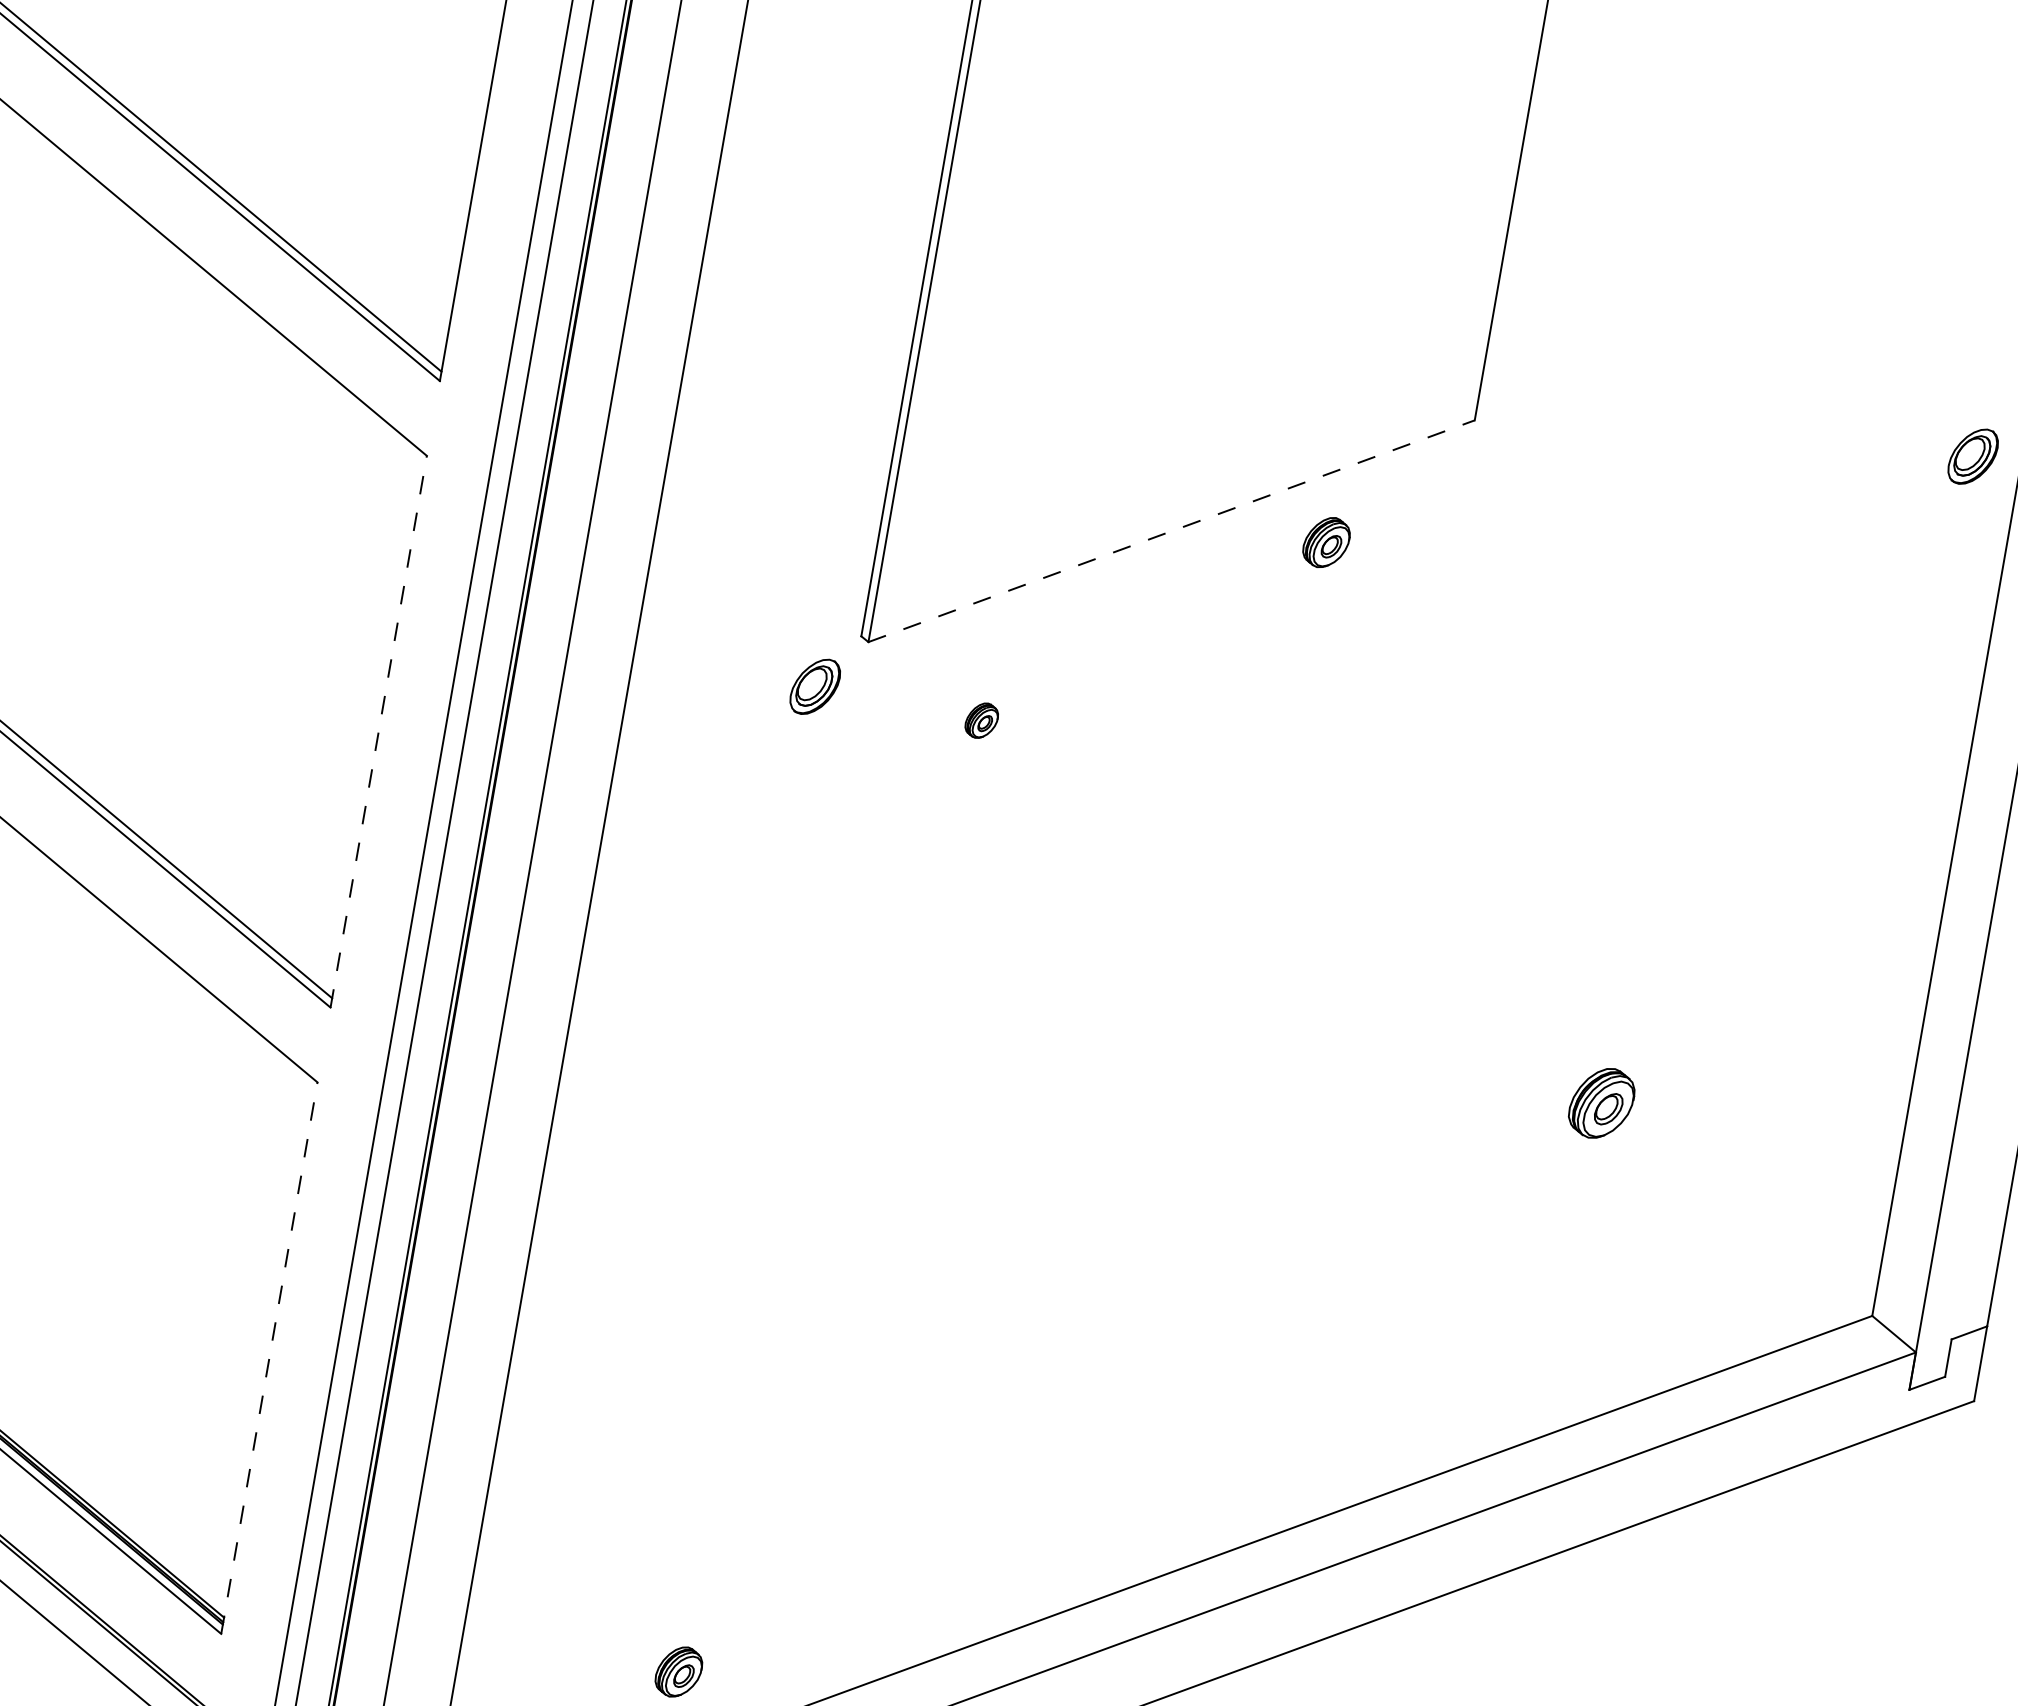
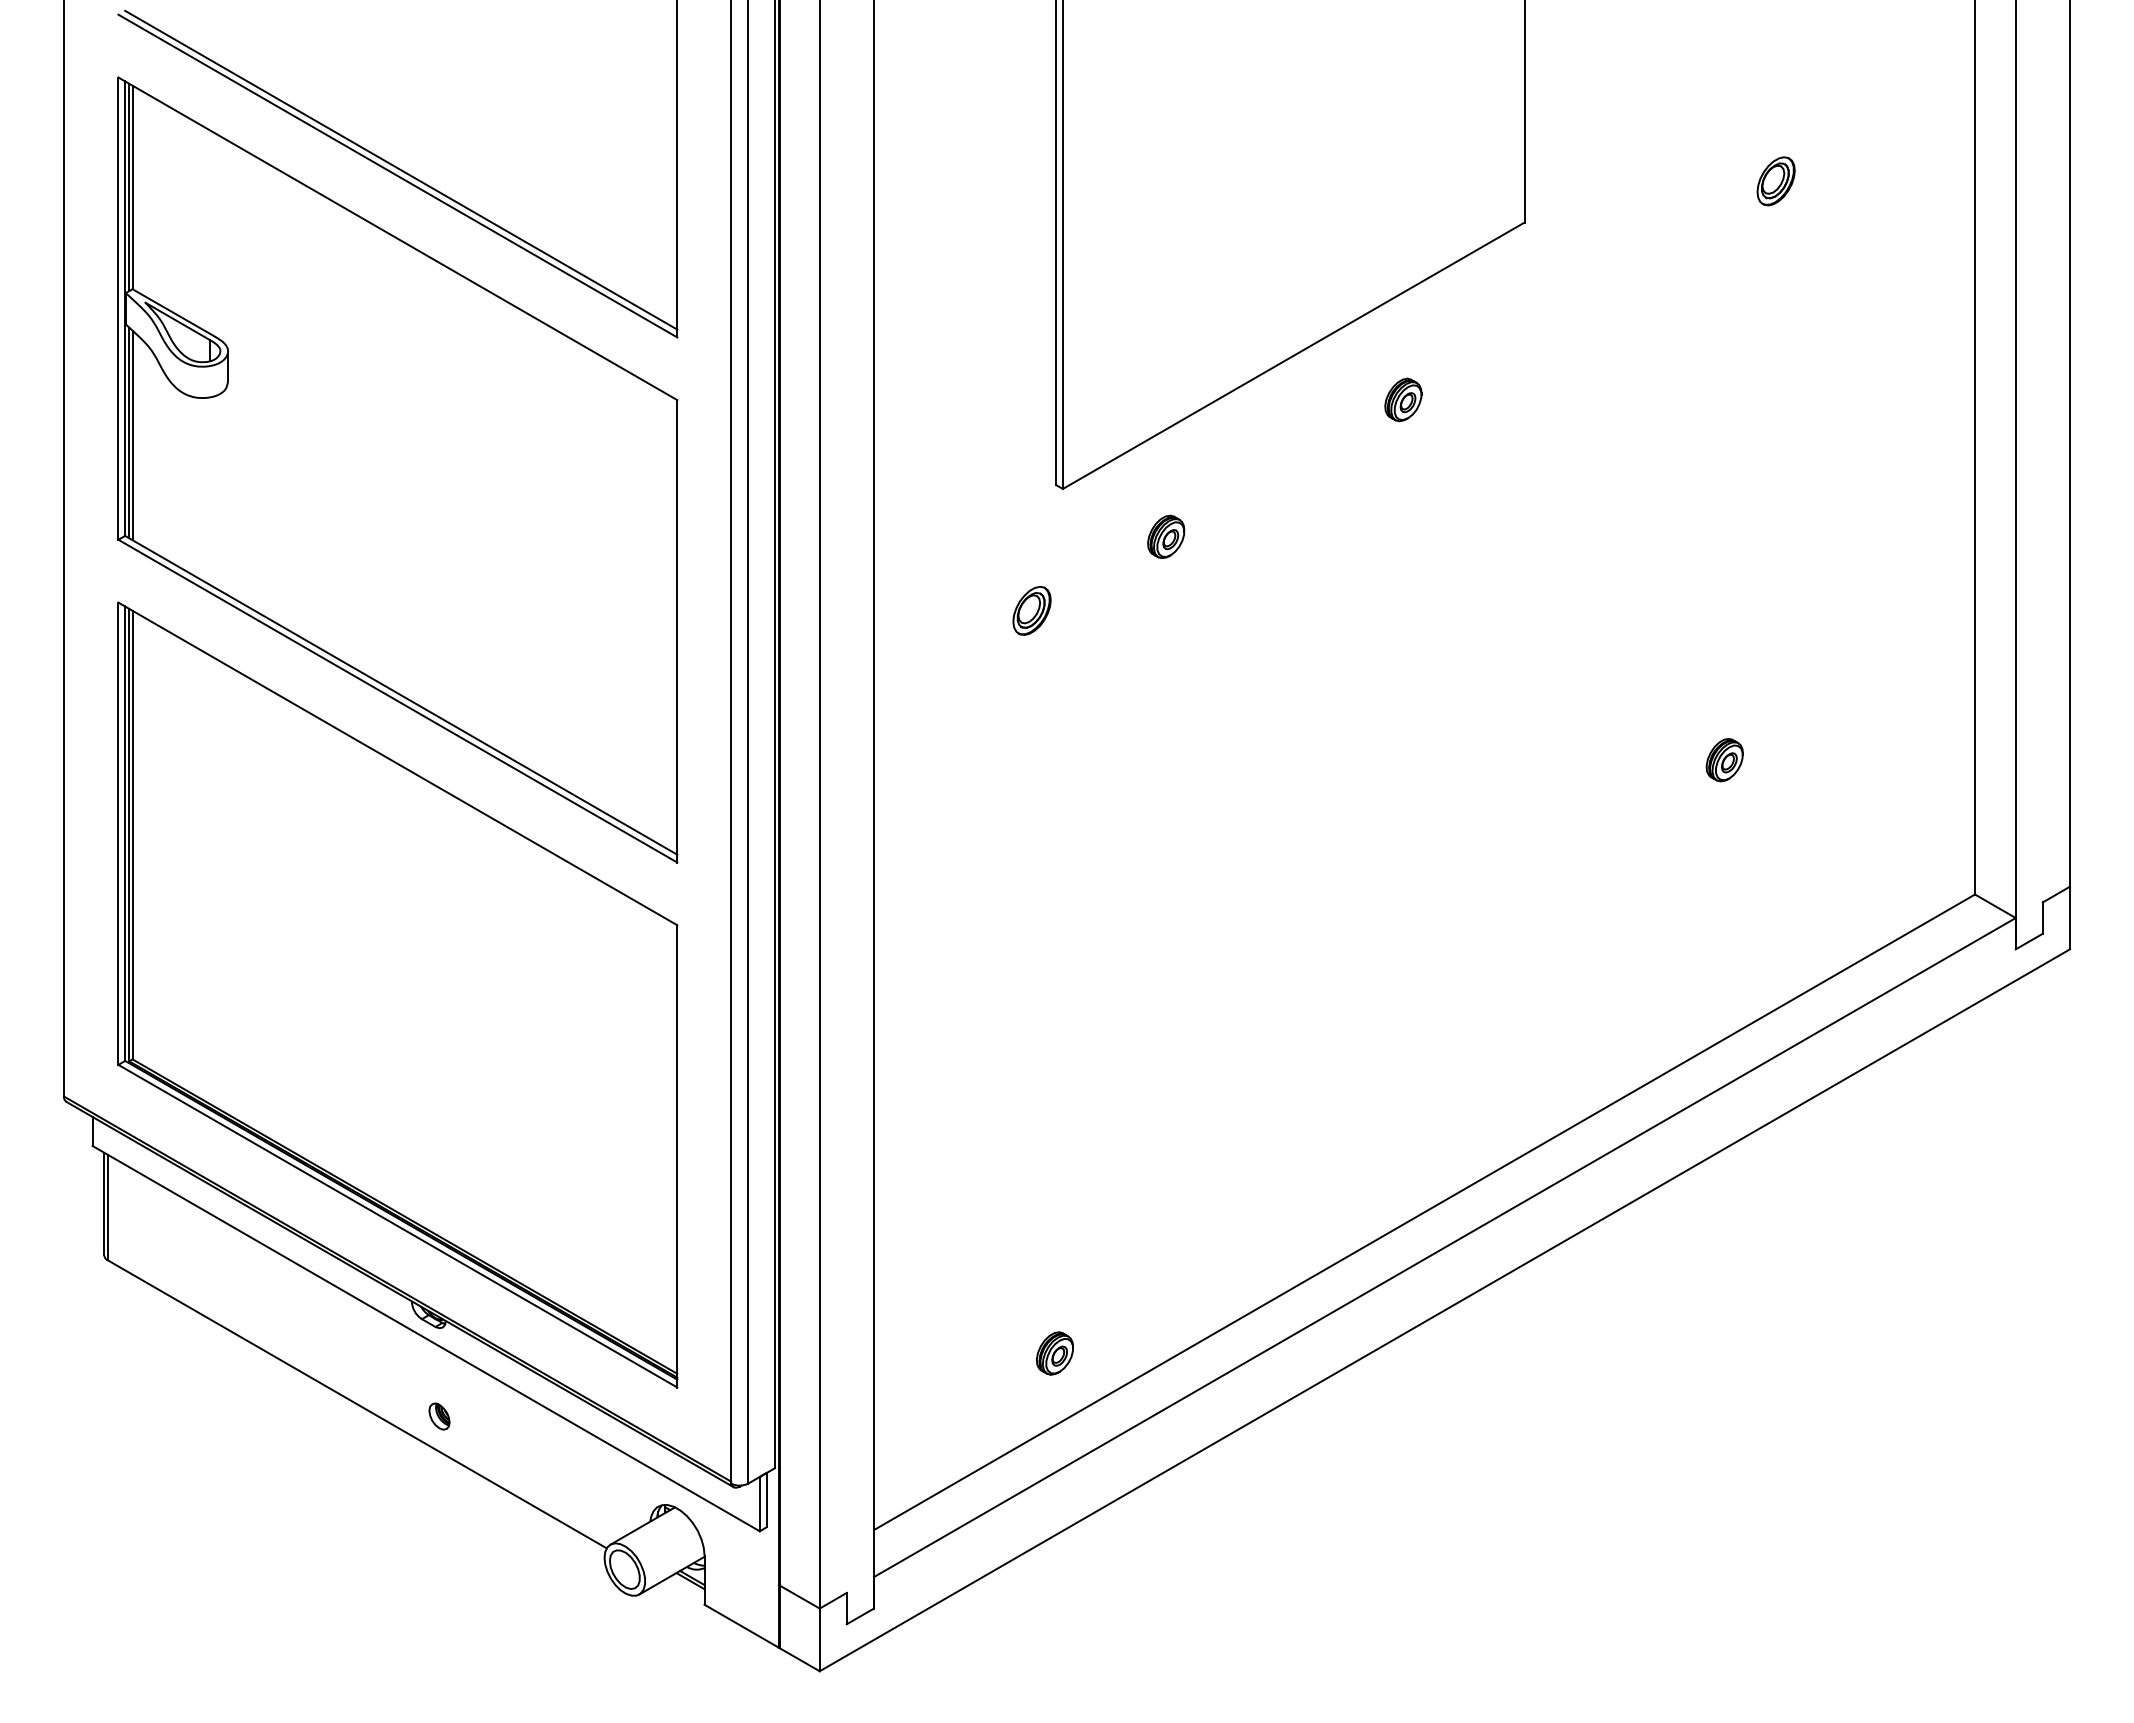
part: (1972, 456) -> (1775, 181), moved
line: (1172, 531) -> (1294, 355), dashed -> solid
part: (1326, 542) -> (1403, 399), moved
part: (814, 686) -> (1031, 610), moved
part: (982, 720) -> (1166, 536), size x1.43
line: (379, 730) -> (677, 630), dashed -> solid
part: (1601, 1103) -> (1724, 760), size x0.71
line: (269, 1357) -> (677, 1155), dashed -> solid

